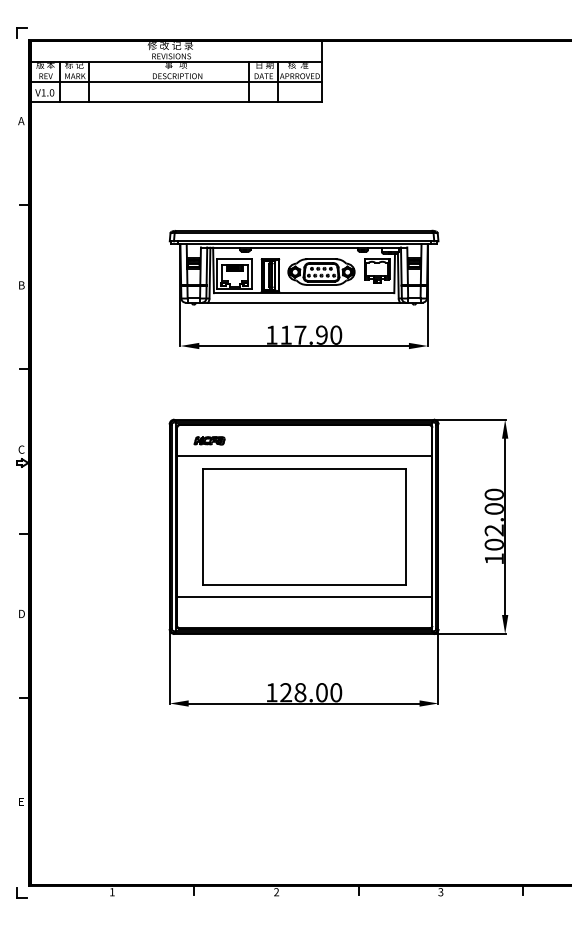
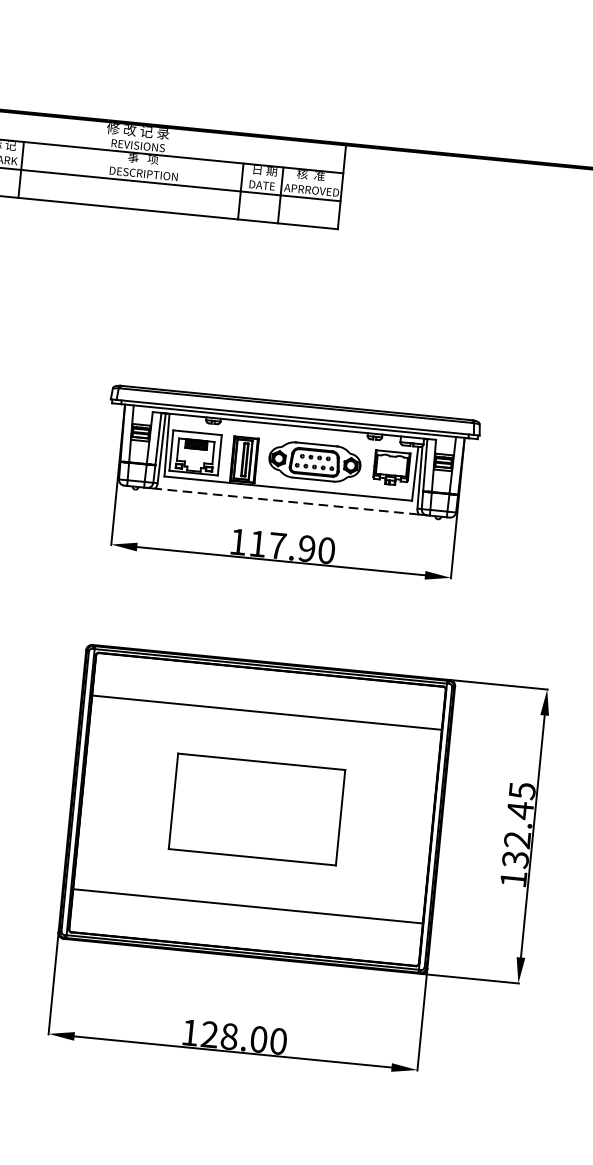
line: (304, 302) -> (287, 501), solid -> dashed
part: (209, 440) -> (138, 678), removed
text: (493, 519) -> (517, 824), 102.00 -> 132.45
part: (304, 526) -> (257, 809), size x0.6

